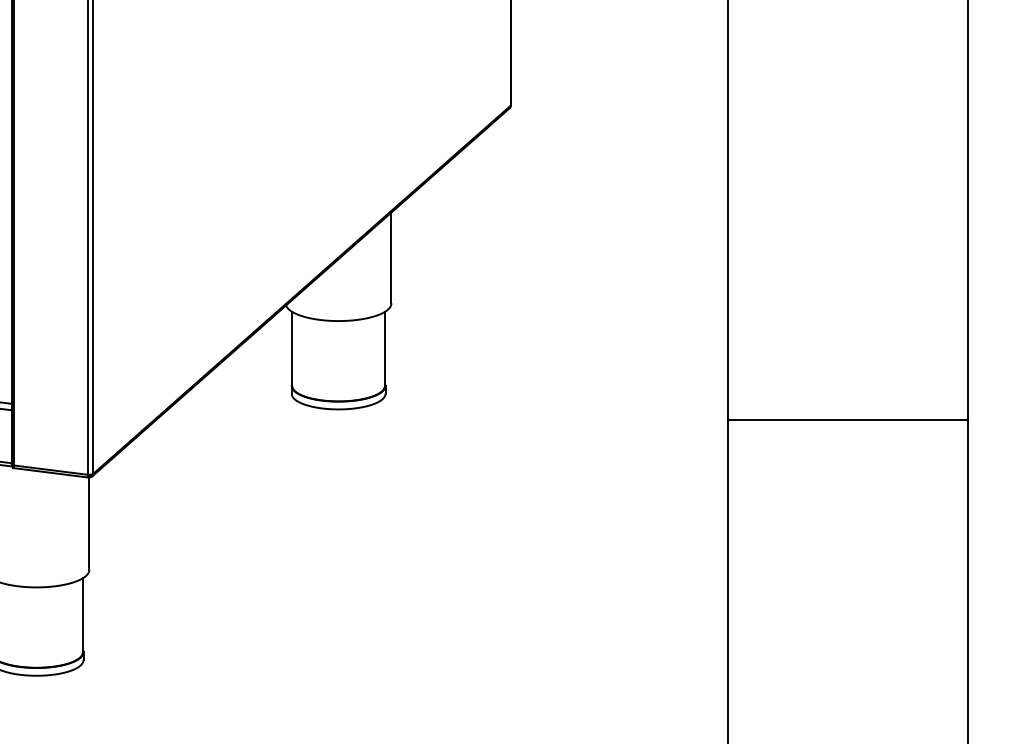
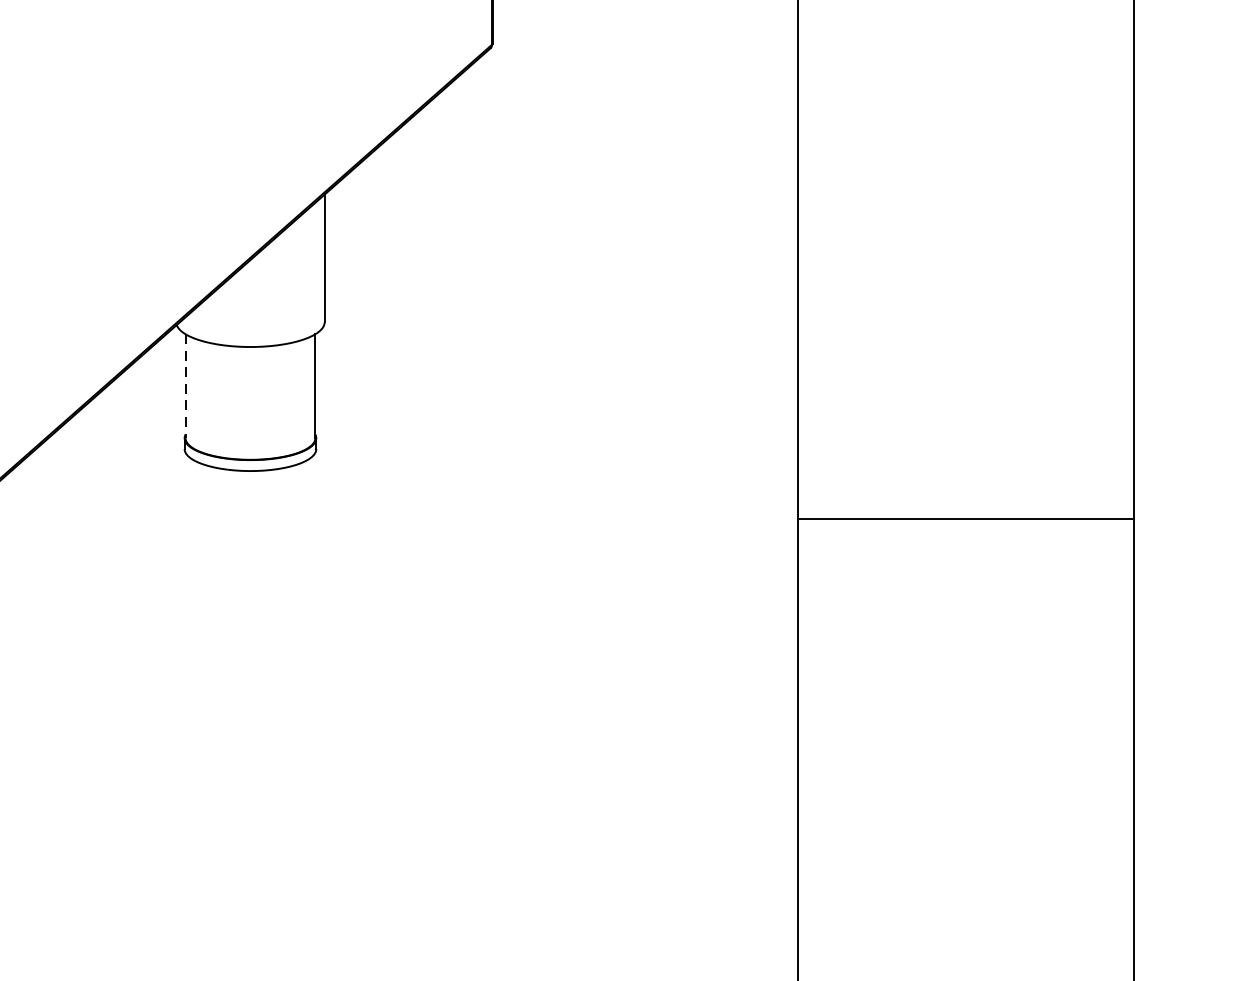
line: (292, 349) -> (185, 386), solid -> dashed
line: (847, 419) -> (964, 518), moved

